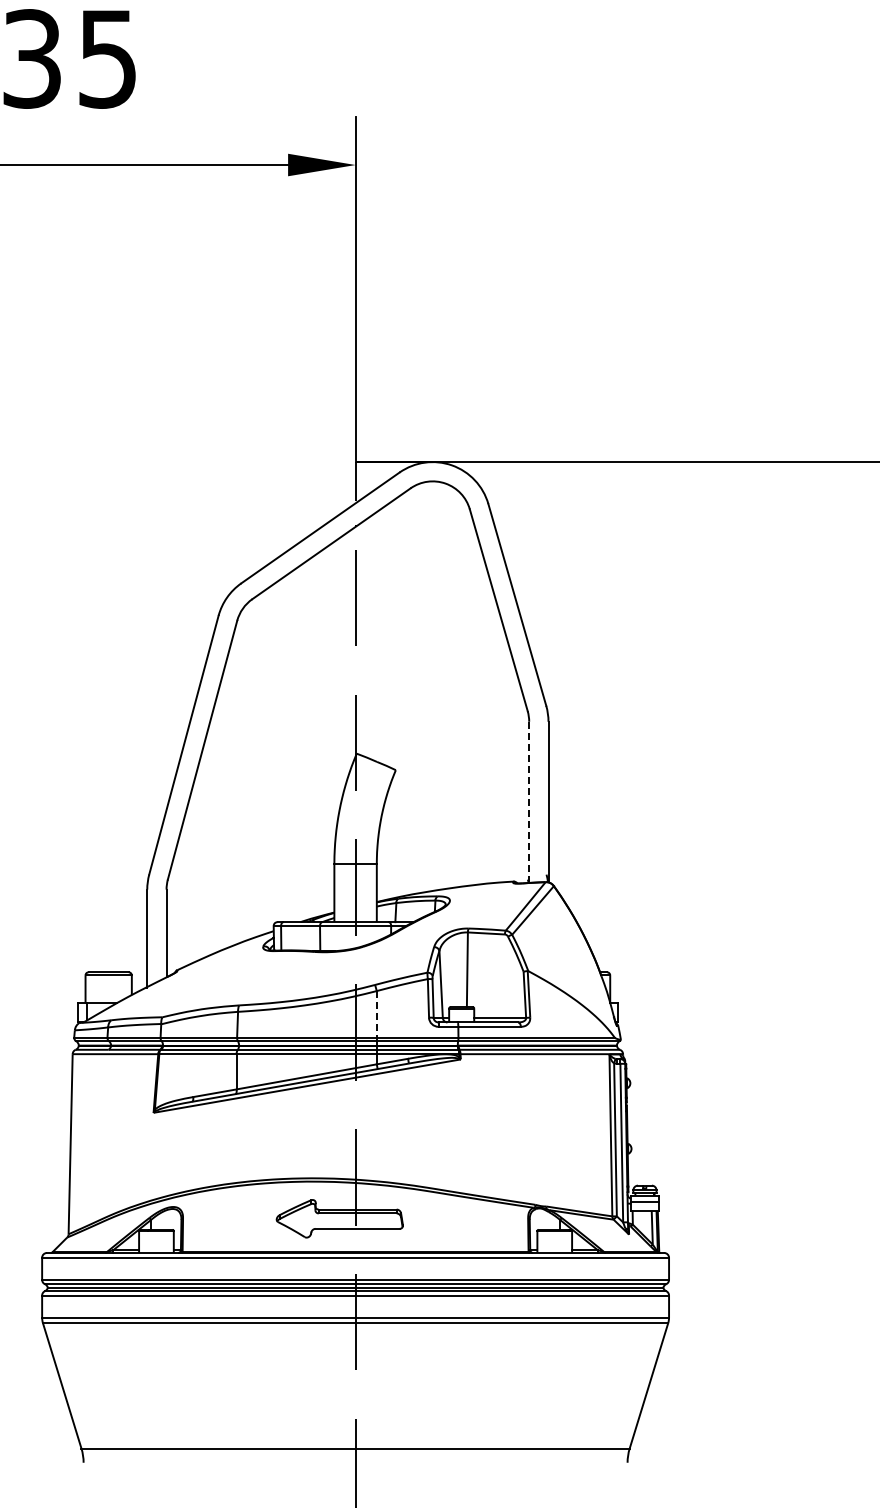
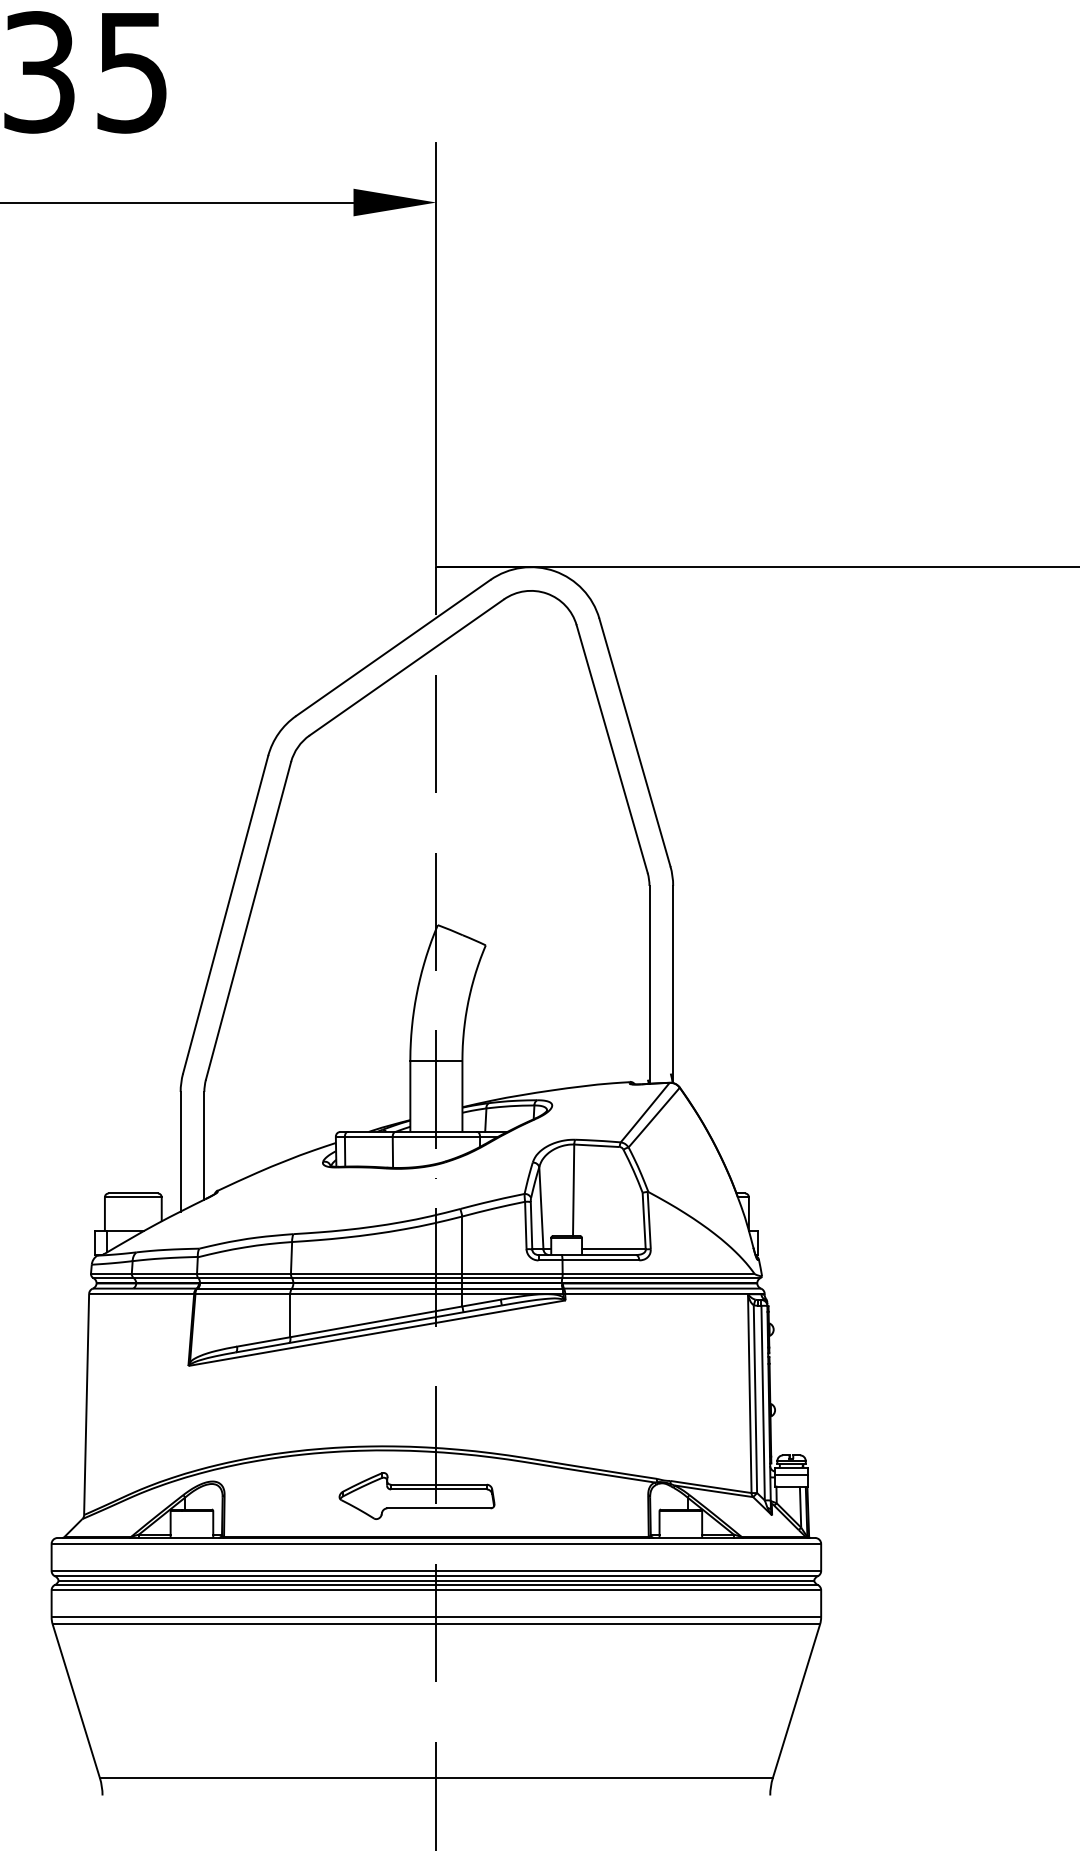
line: (529, 802) -> (649, 985), dashed -> solid
line: (376, 1014) -> (462, 1245), dashed -> solid

